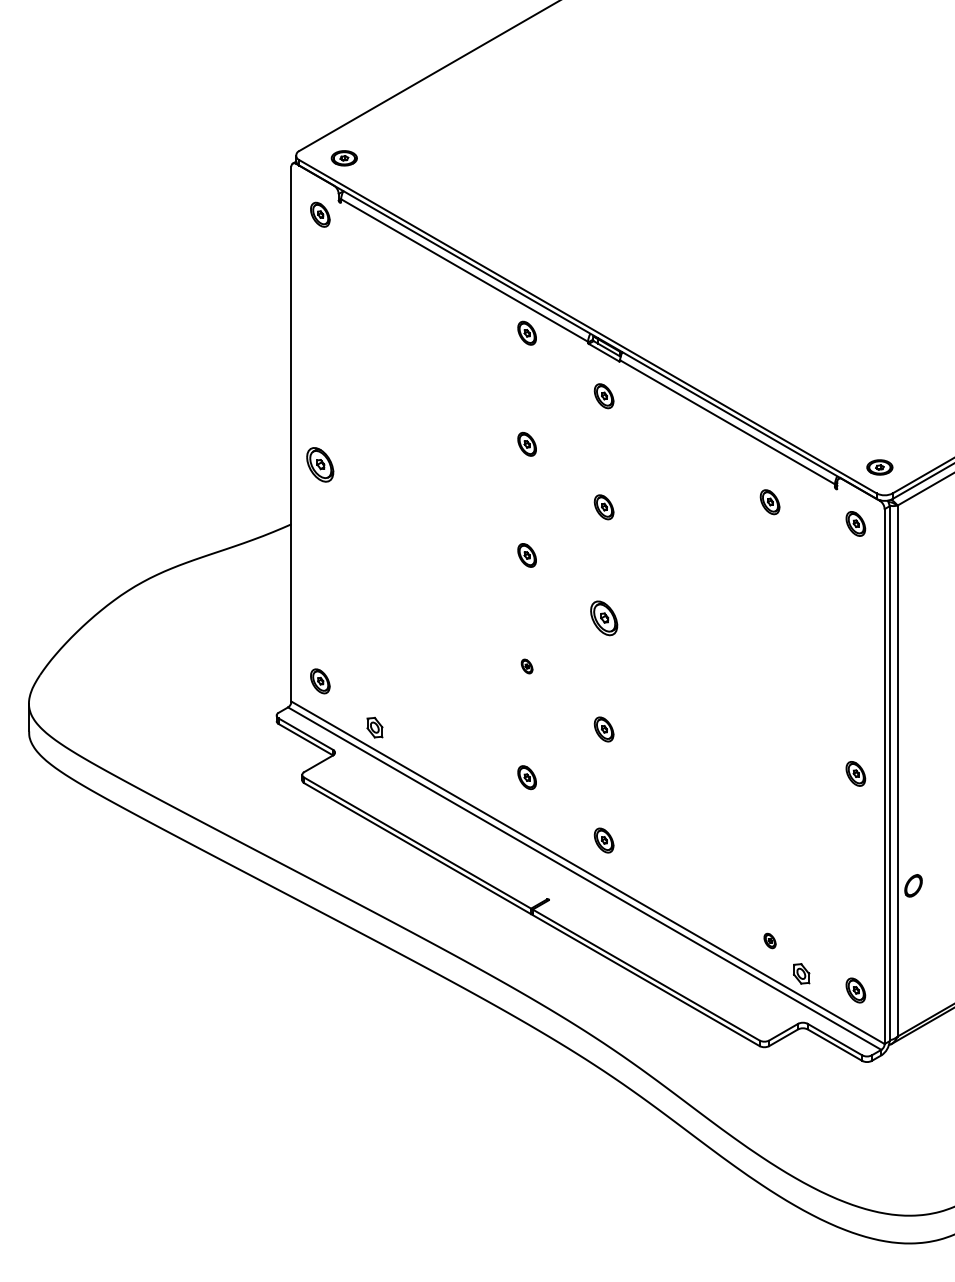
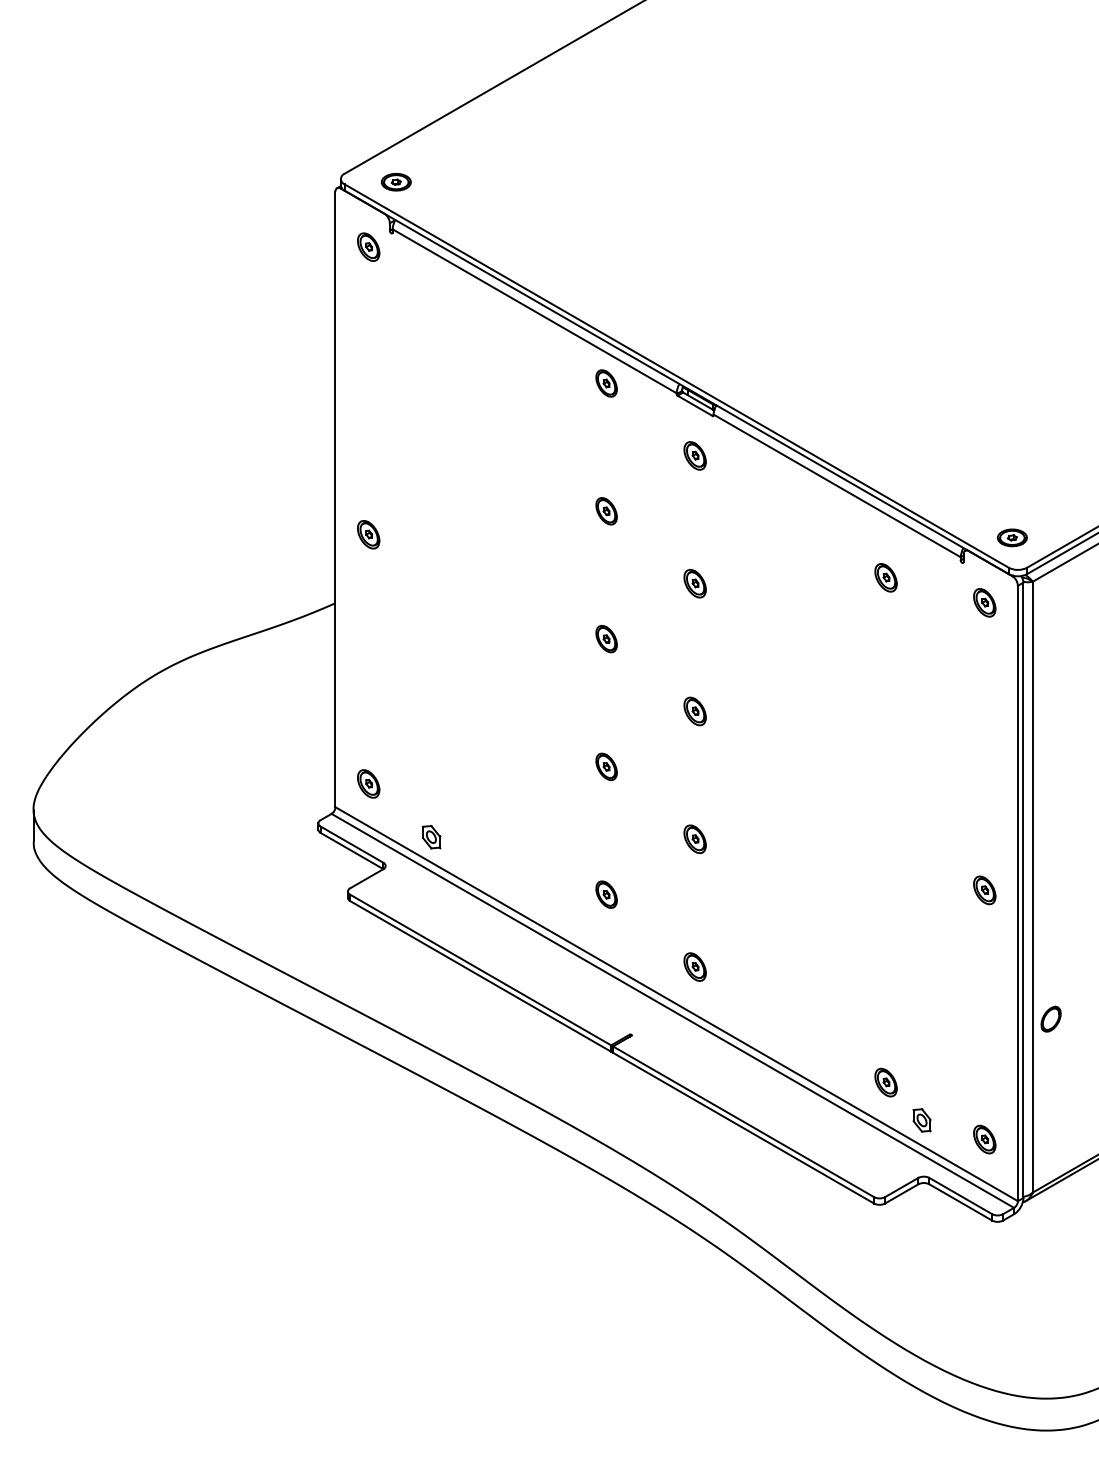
part: (320, 464) -> (368, 534), size x0.71
part: (603, 618) -> (694, 711), size x0.71
part: (526, 666) -> (605, 766), size x1.67
part: (769, 940) -> (885, 1082), size x1.67

